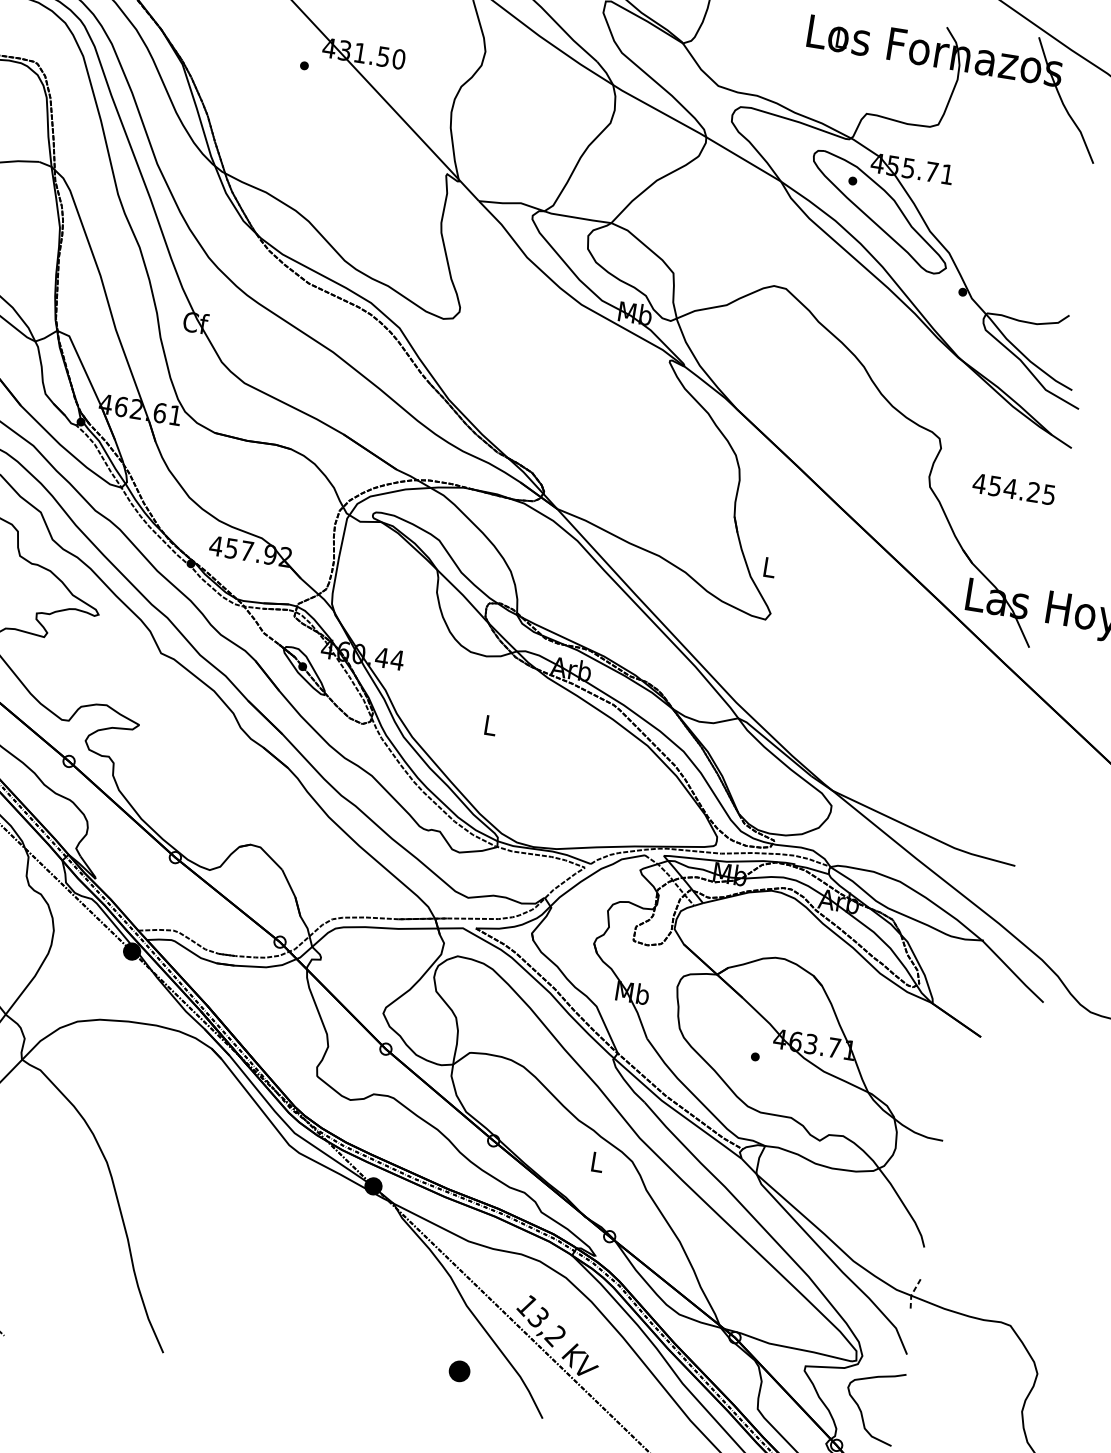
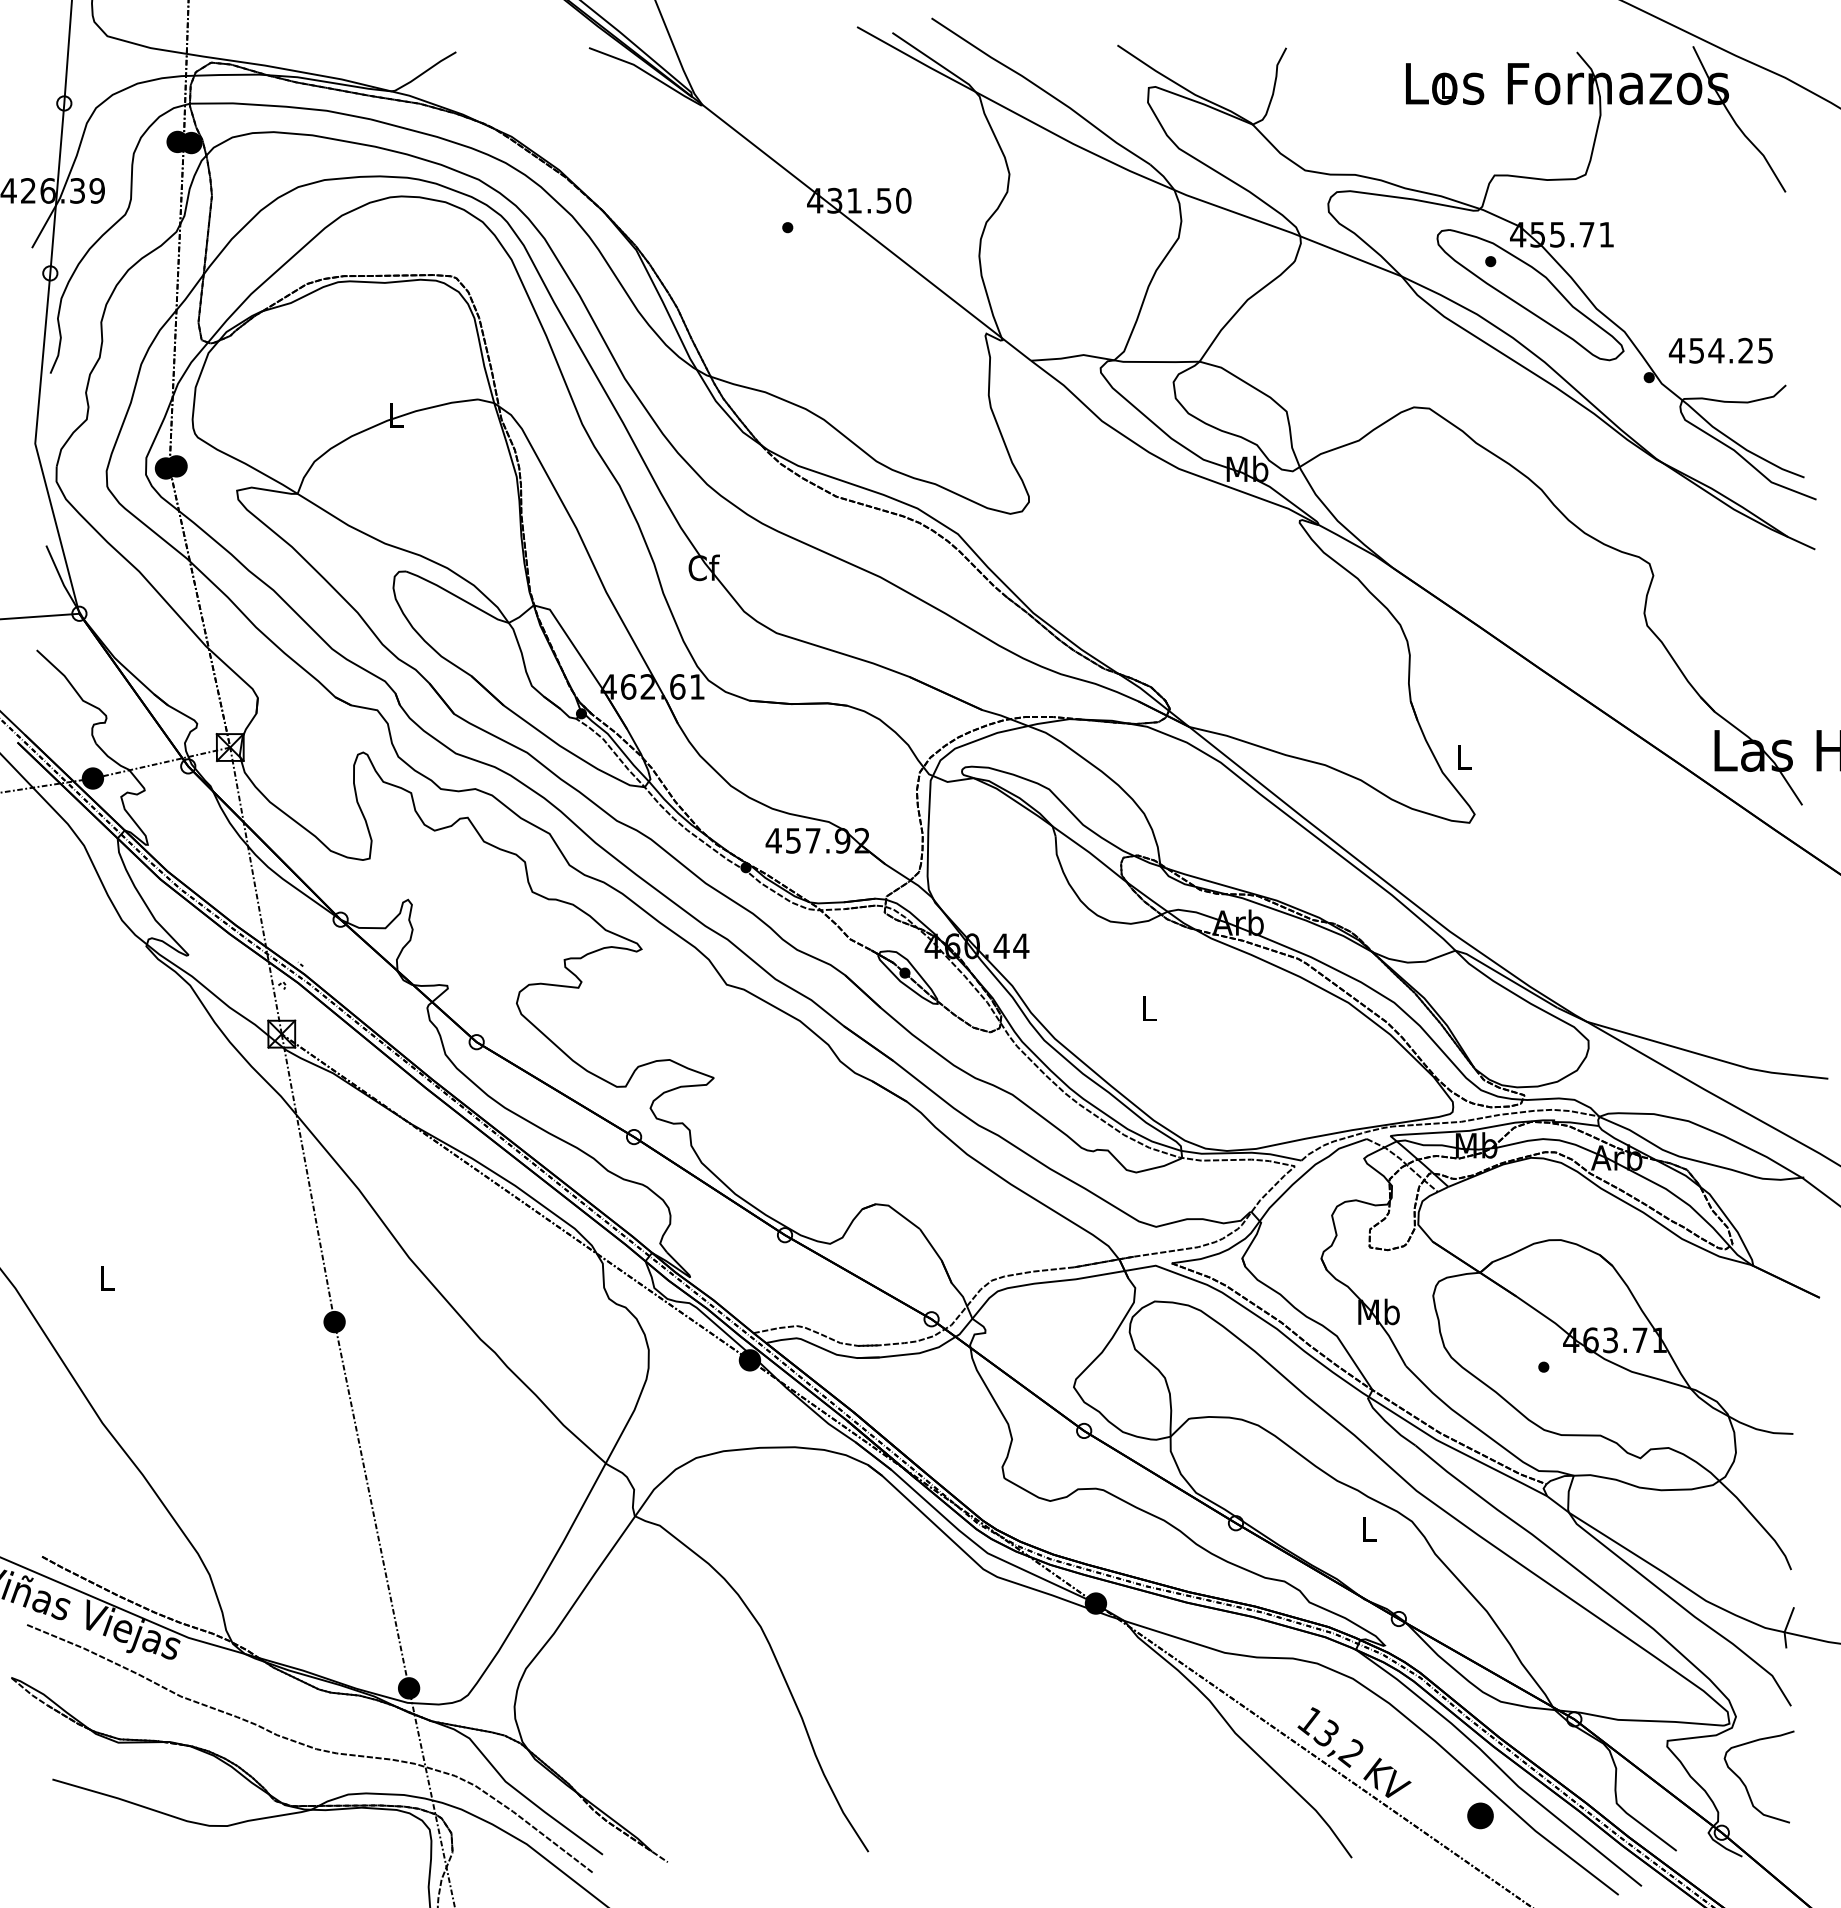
text: (1013, 488) -> (1720, 350), moved
line: (913, 1292) -> (1786, 1627), dashed -> solid
part: (459, 1371) -> (1480, 1815), moved

